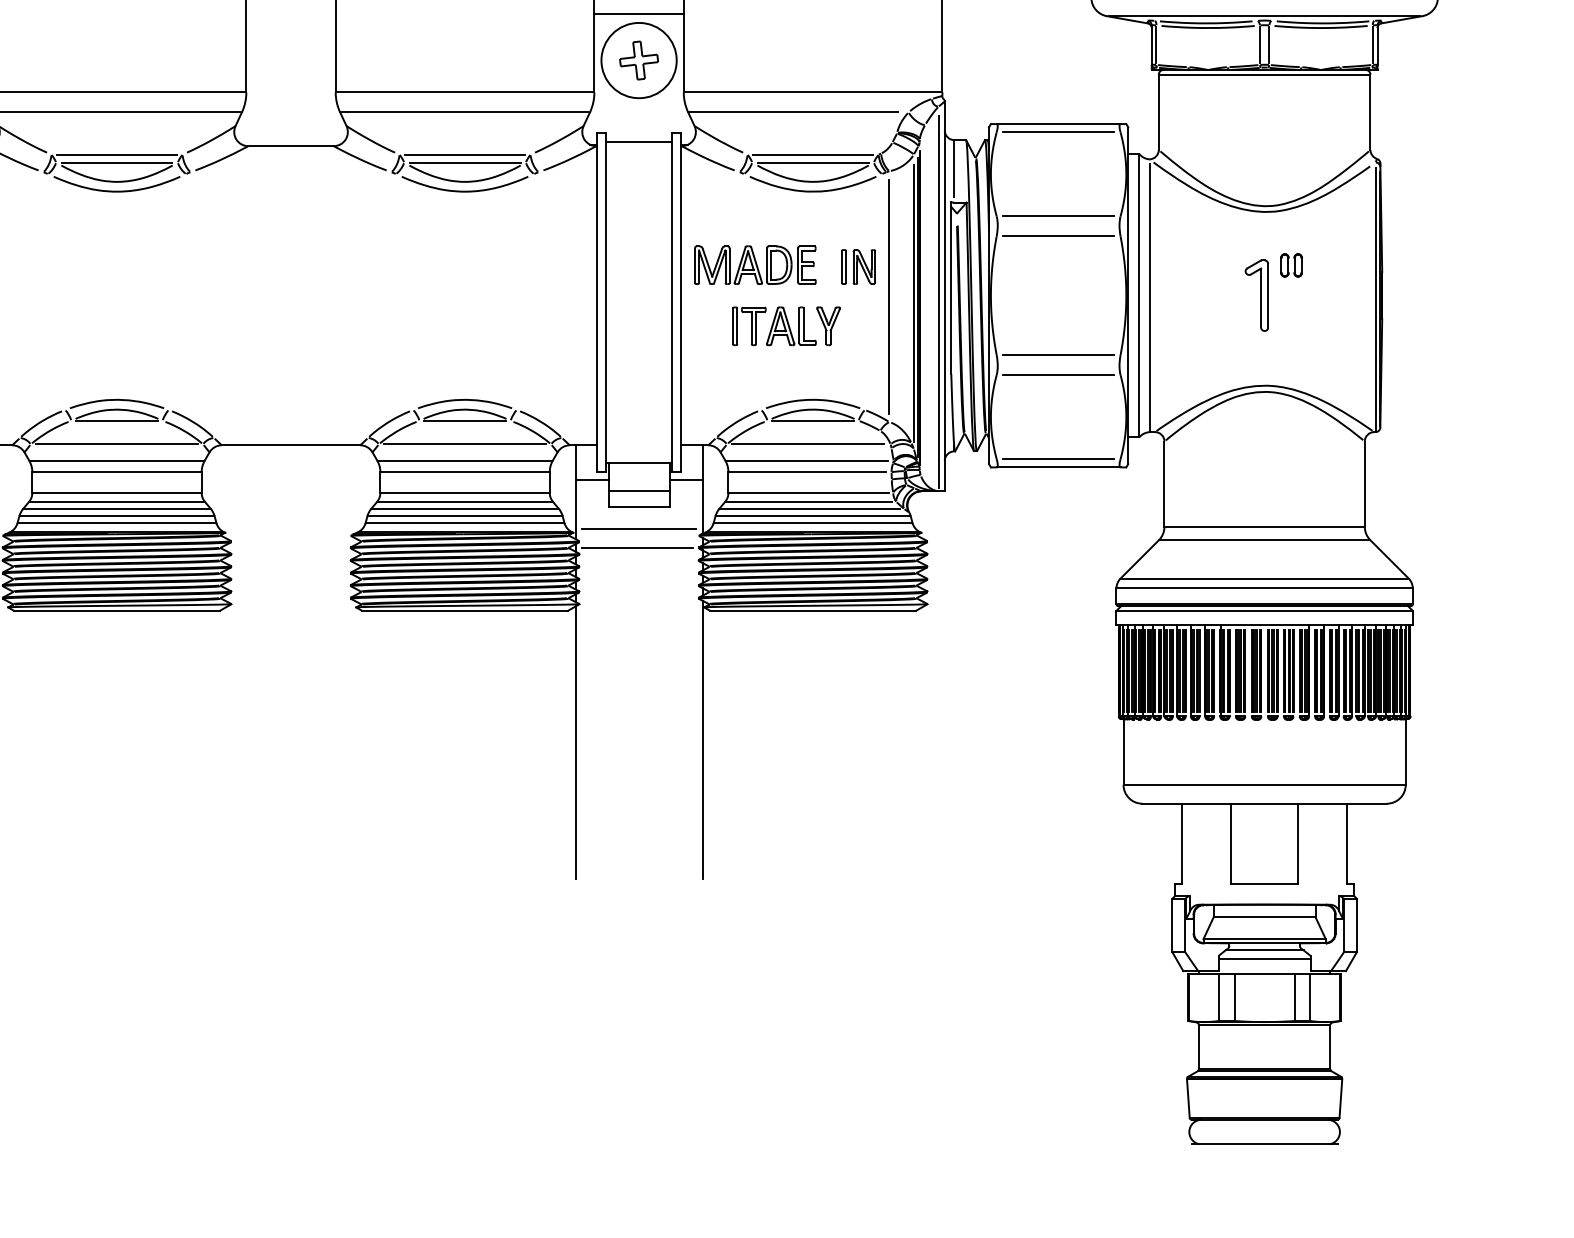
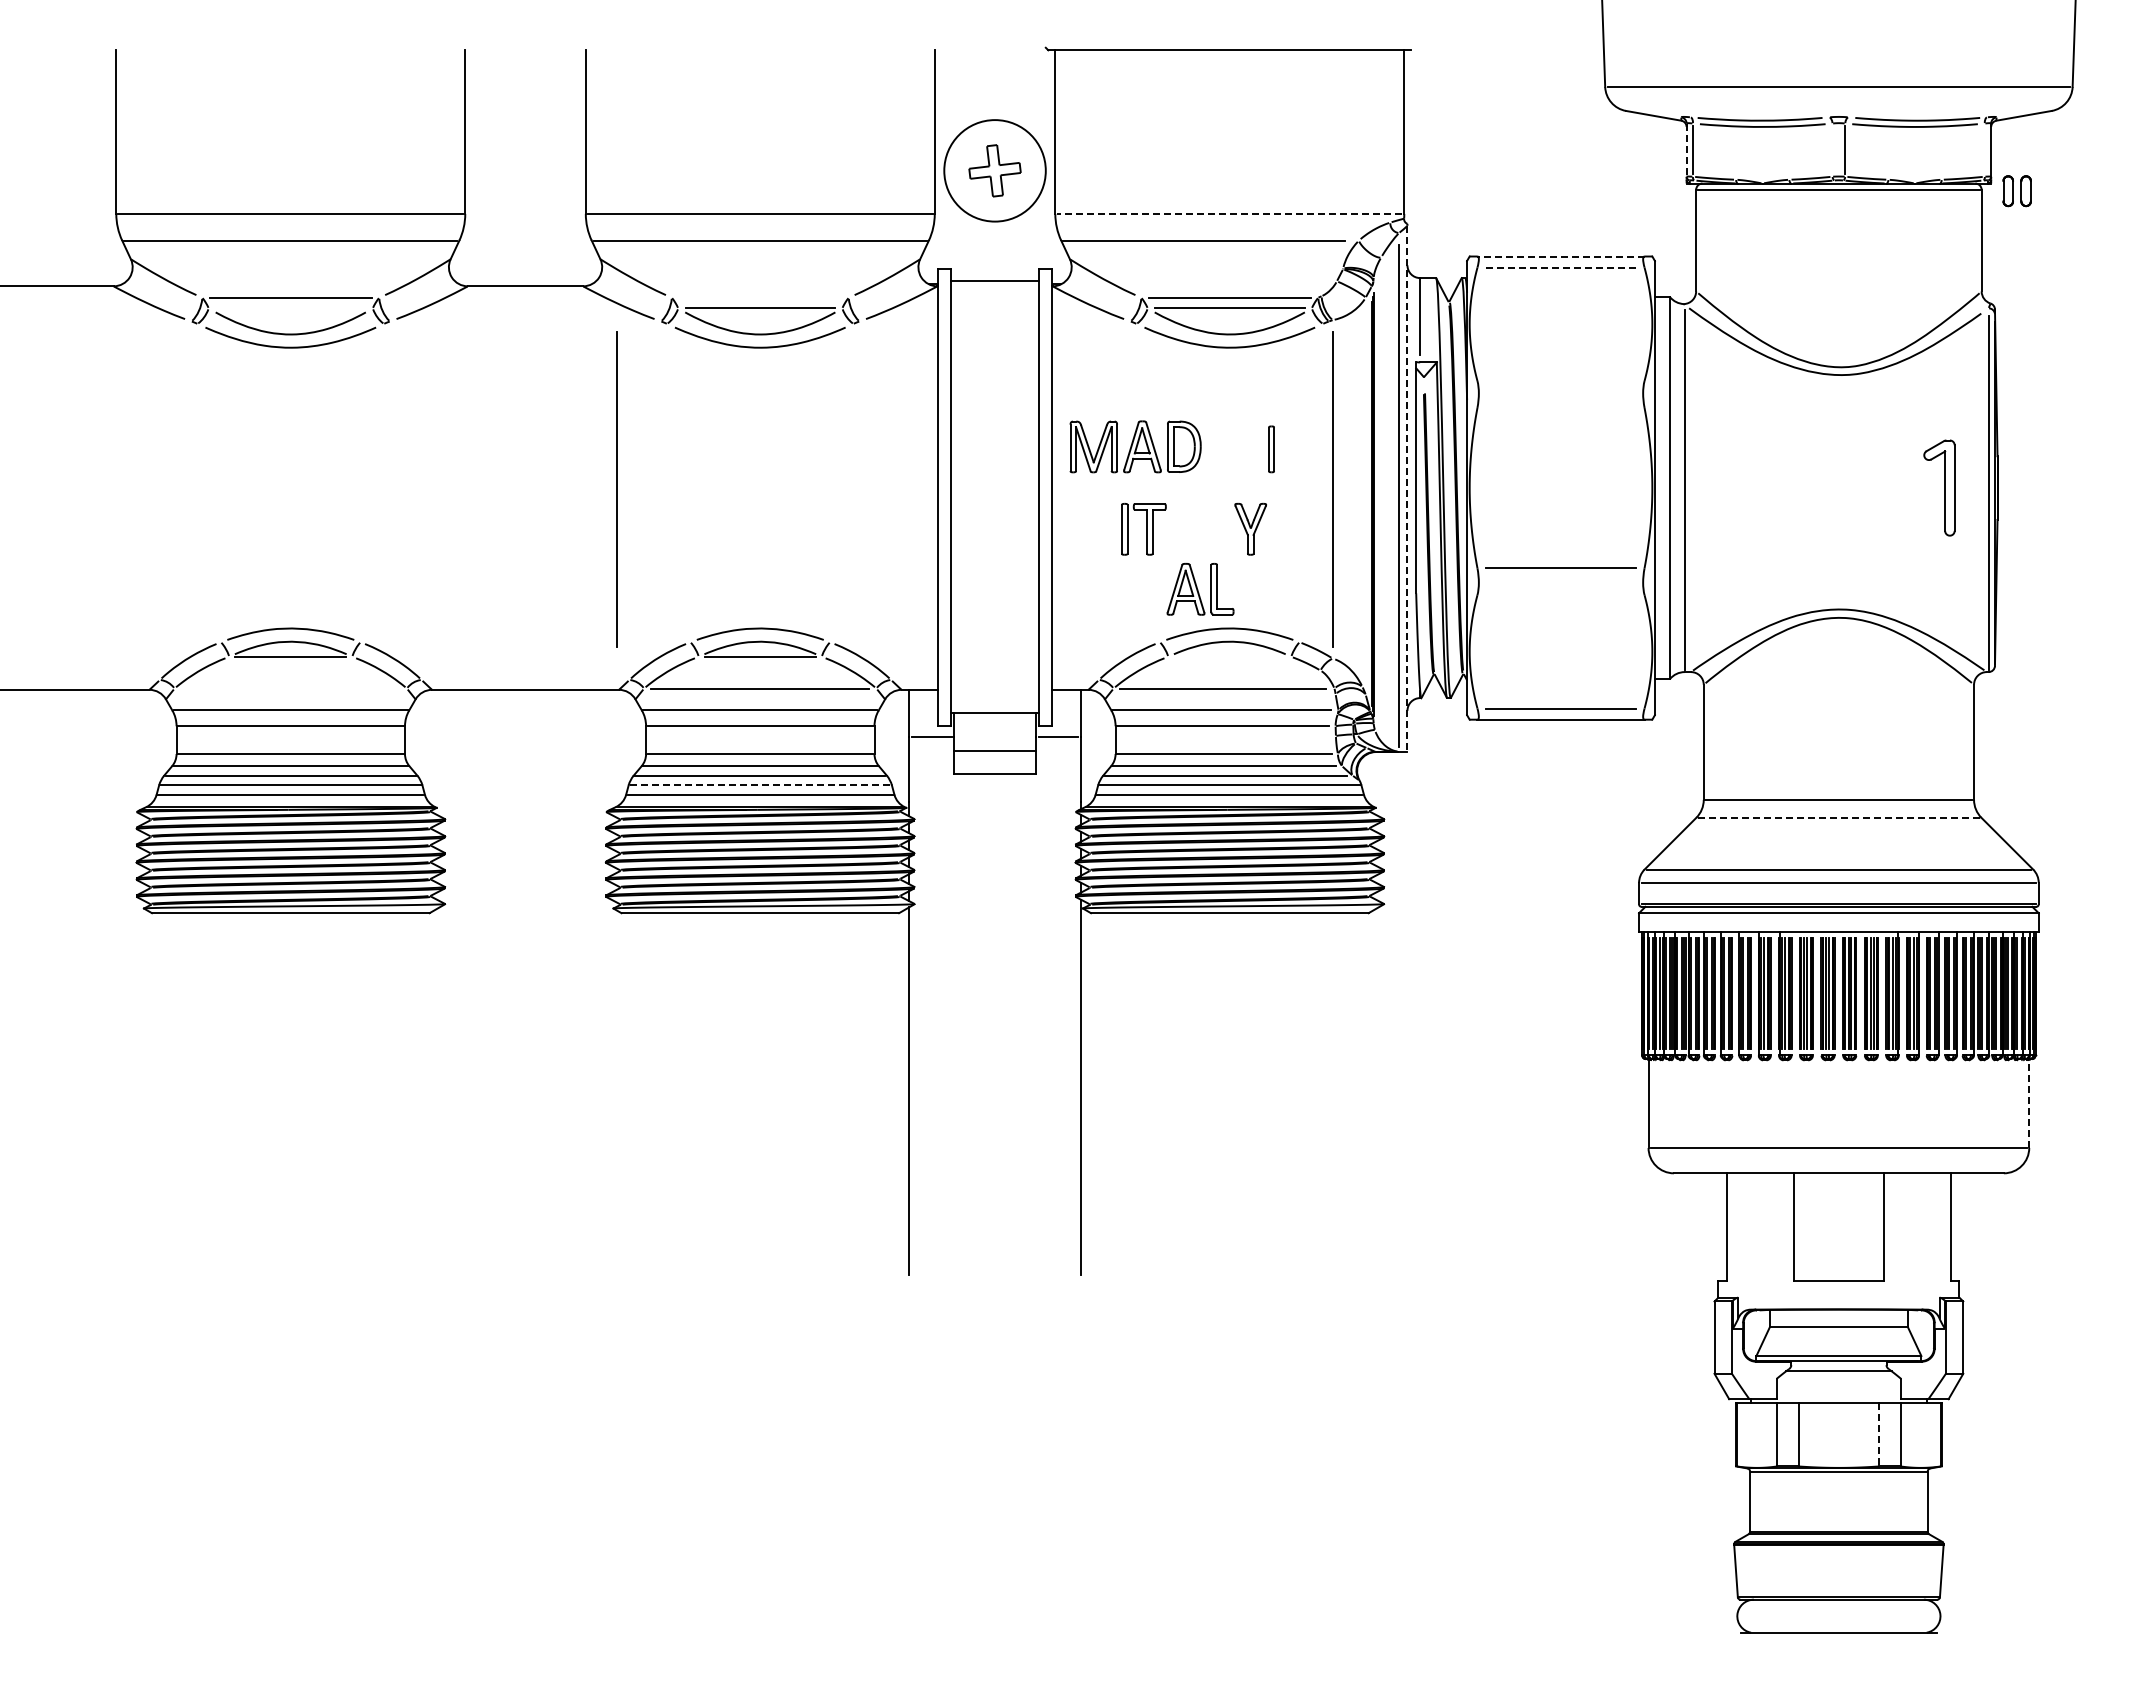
line: (638, 13) -> (994, 107), removed
line: (1264, 15) -> (1838, 110), removed
line: (1151, 45) -> (1686, 150), solid -> dashed
line: (1259, 45) -> (1832, 150), removed
line: (1372, 45) -> (1984, 150), removed
line: (812, 92) -> (1229, 213), solid -> dashed
line: (1058, 124) -> (1561, 256), solid -> dashed
line: (1058, 132) -> (1561, 267), solid -> dashed
line: (465, 154) -> (760, 297), removed
line: (116, 162) -> (290, 308), removed
line: (1058, 216) -> (1560, 381), removed
line: (1058, 235) -> (1560, 407), removed
part: (806, 264) -> (1221, 446), removed
part: (1291, 265) -> (2016, 191), moved
part: (864, 267) -> (1298, 449), removed
part: (1256, 295) -> (1939, 487), moved
line: (358, 296) -> (616, 489), added
line: (944, 296) -> (1407, 489), solid -> dashed
line: (913, 302) -> (1365, 497), removed
part: (791, 326) -> (1200, 589), moved
line: (1058, 375) -> (1560, 595), removed
line: (812, 420) -> (1229, 656), removed
line: (116, 444) -> (290, 688), removed
line: (464, 516) -> (759, 785), solid -> dashed
line: (638, 528) -> (994, 801), removed
line: (1264, 539) -> (1838, 817), solid -> dashed
line: (637, 548) -> (992, 829), removed
line: (1405, 752) -> (2029, 1104), solid -> dashed
line: (1264, 958) -> (1838, 1382), removed
line: (1294, 997) -> (1879, 1434), solid -> dashed

